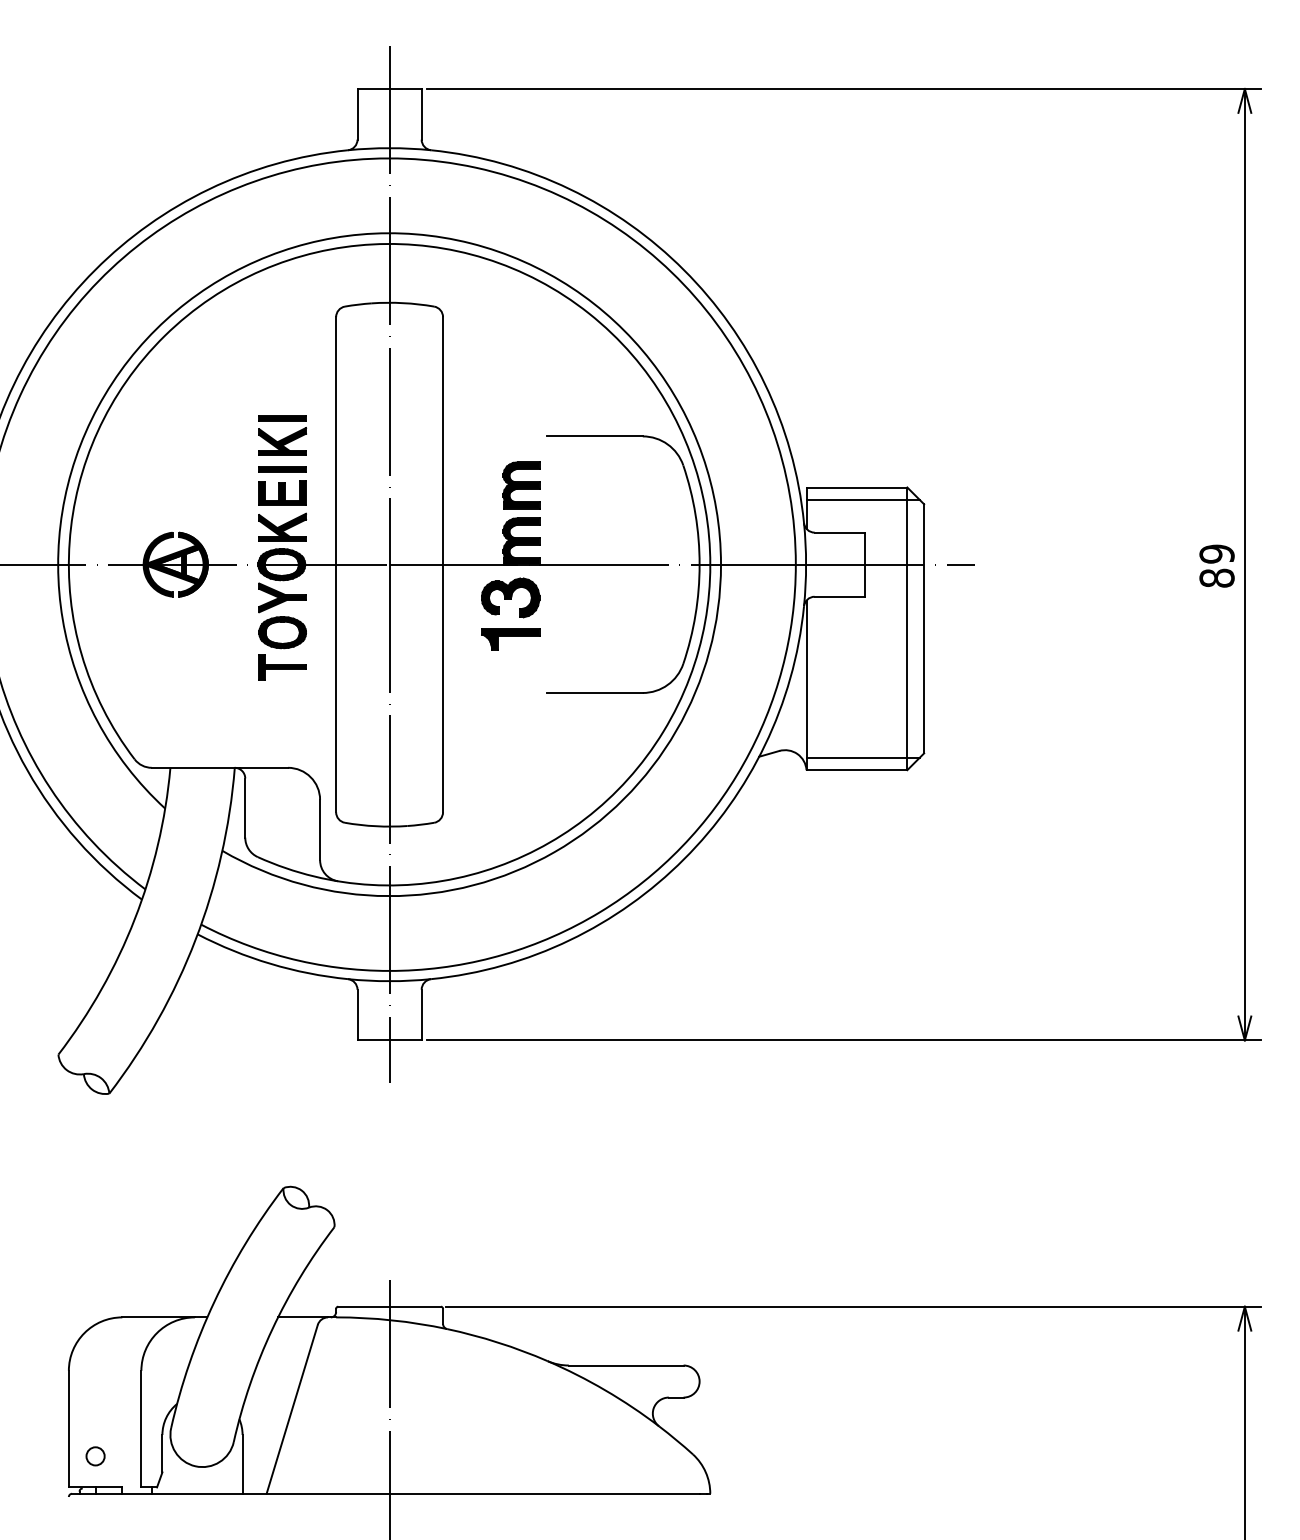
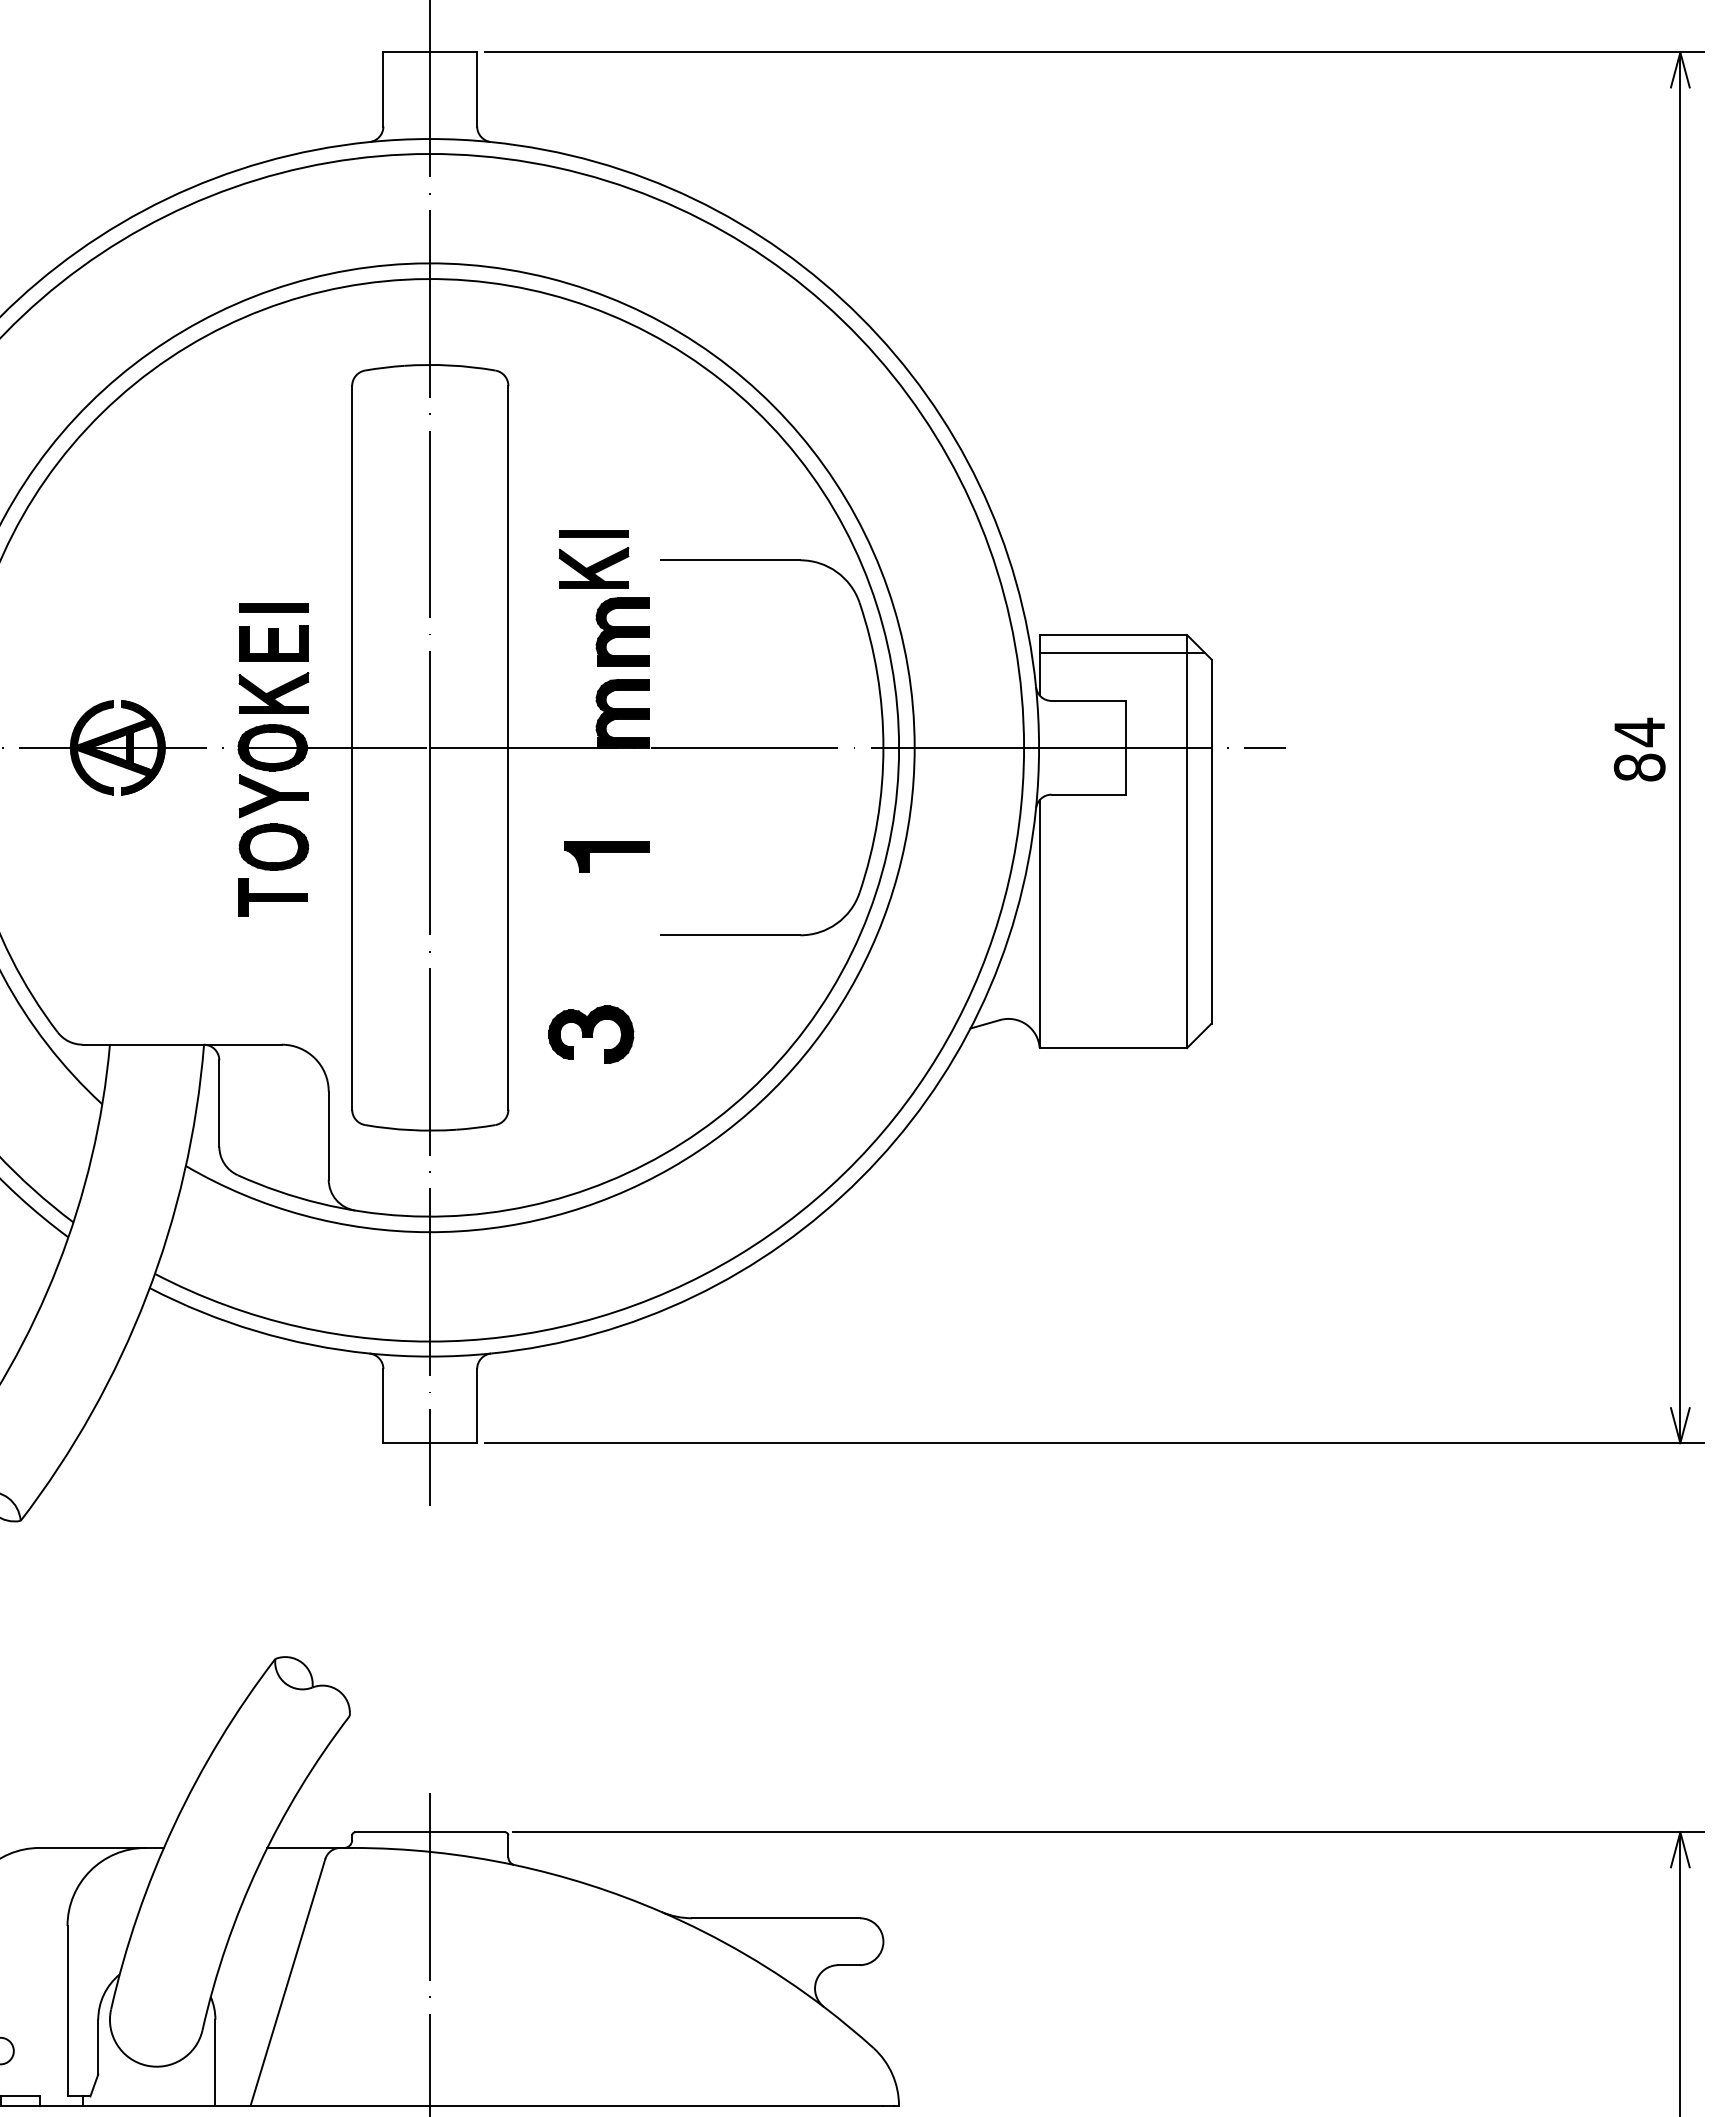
part: (282, 435) -> (593, 558), moved
text: (1216, 554) -> (1638, 732), 89 -> 84
part: (510, 597) -> (590, 1033), moved
line: (862, 757) -> (1121, 1029), removed

